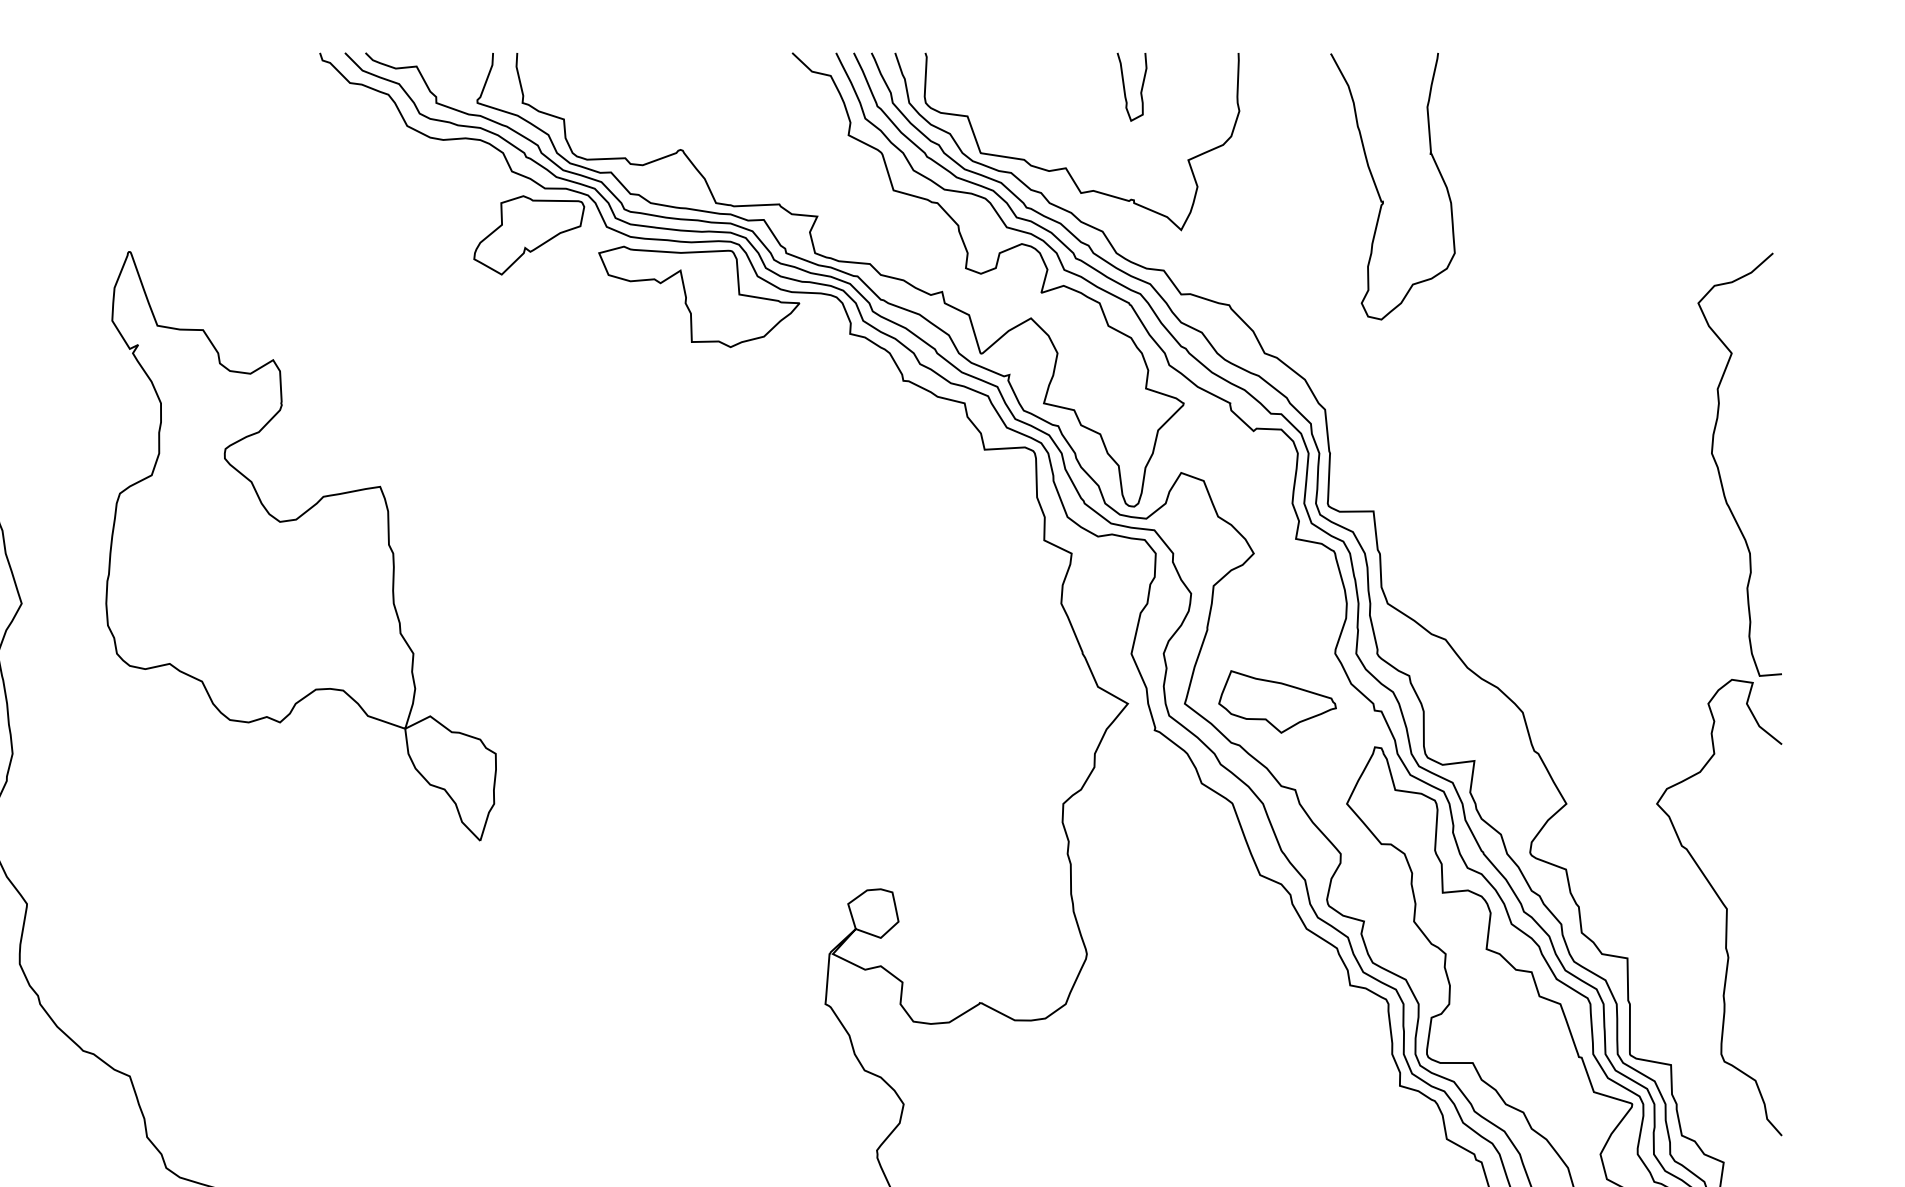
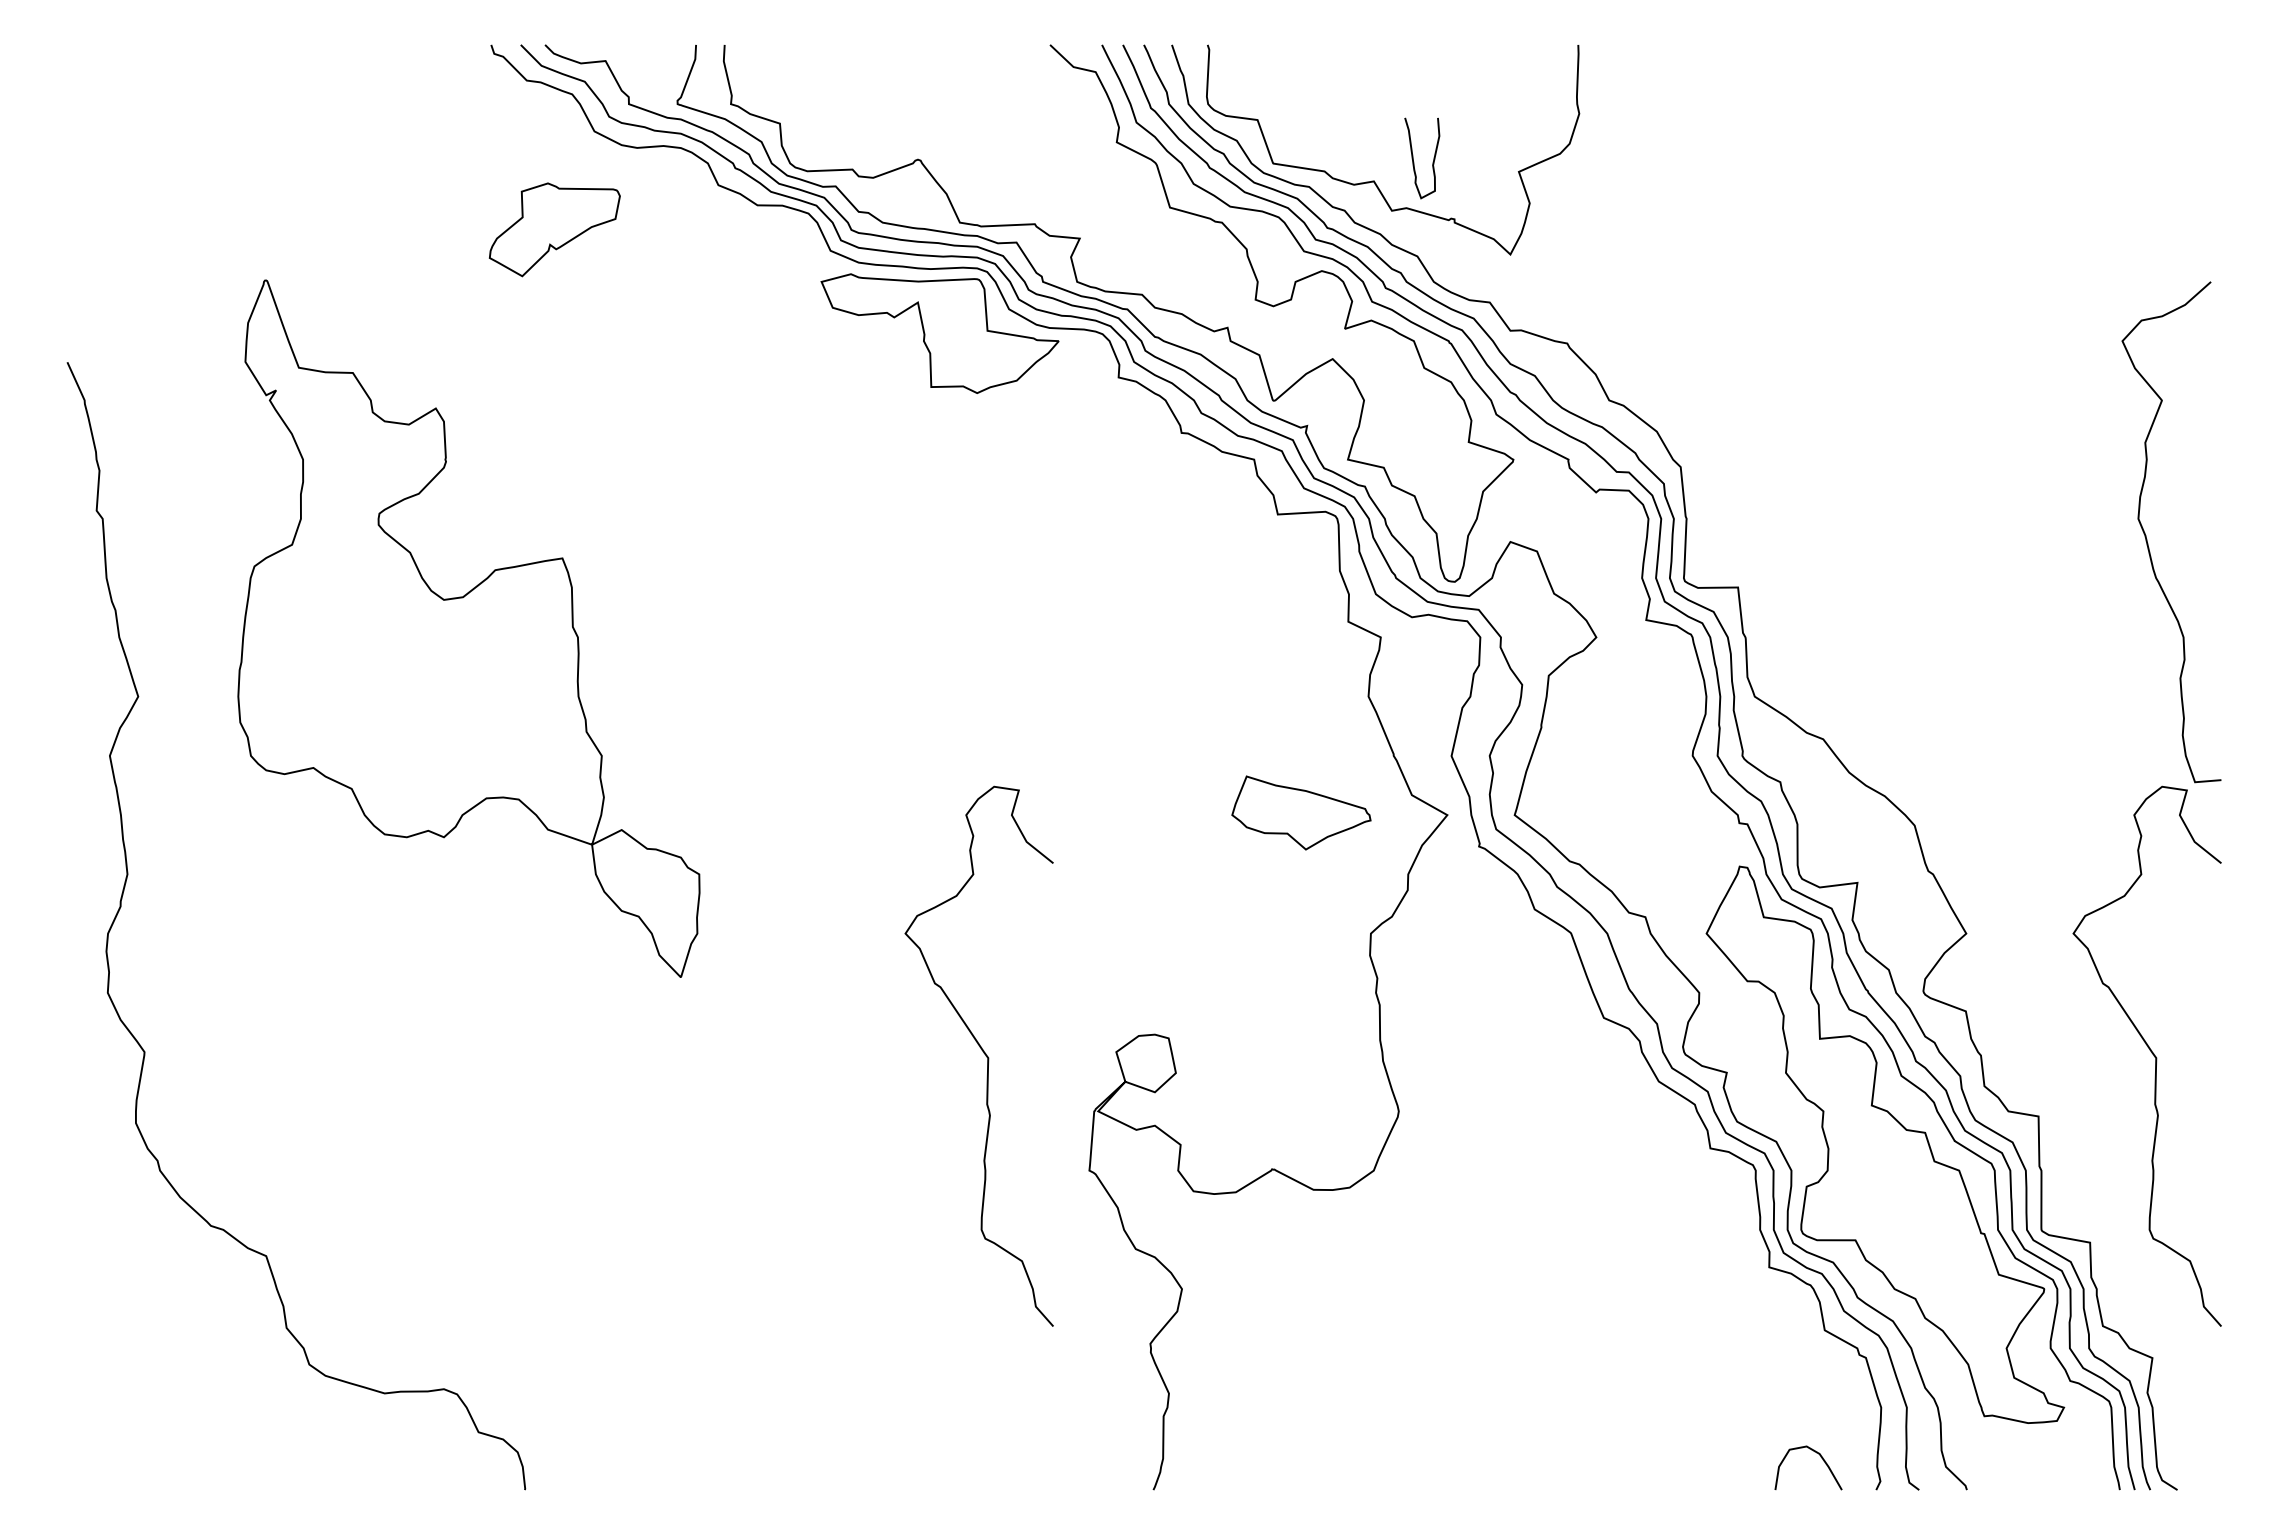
curve: (1125, 90) -> (1414, 162), moved
curve: (1379, 191) -> (1744, 209), removed
part: (528, 235) -> (554, 229), moved
part: (1277, 701) -> (1301, 812), moved
curve: (735, 905) -> (983, 1053), added

